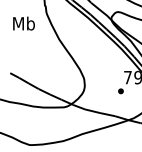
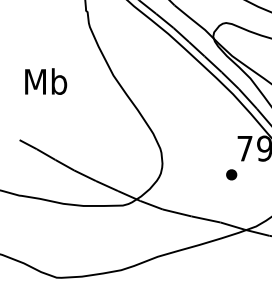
text: (23, 23) -> (45, 81), moved

